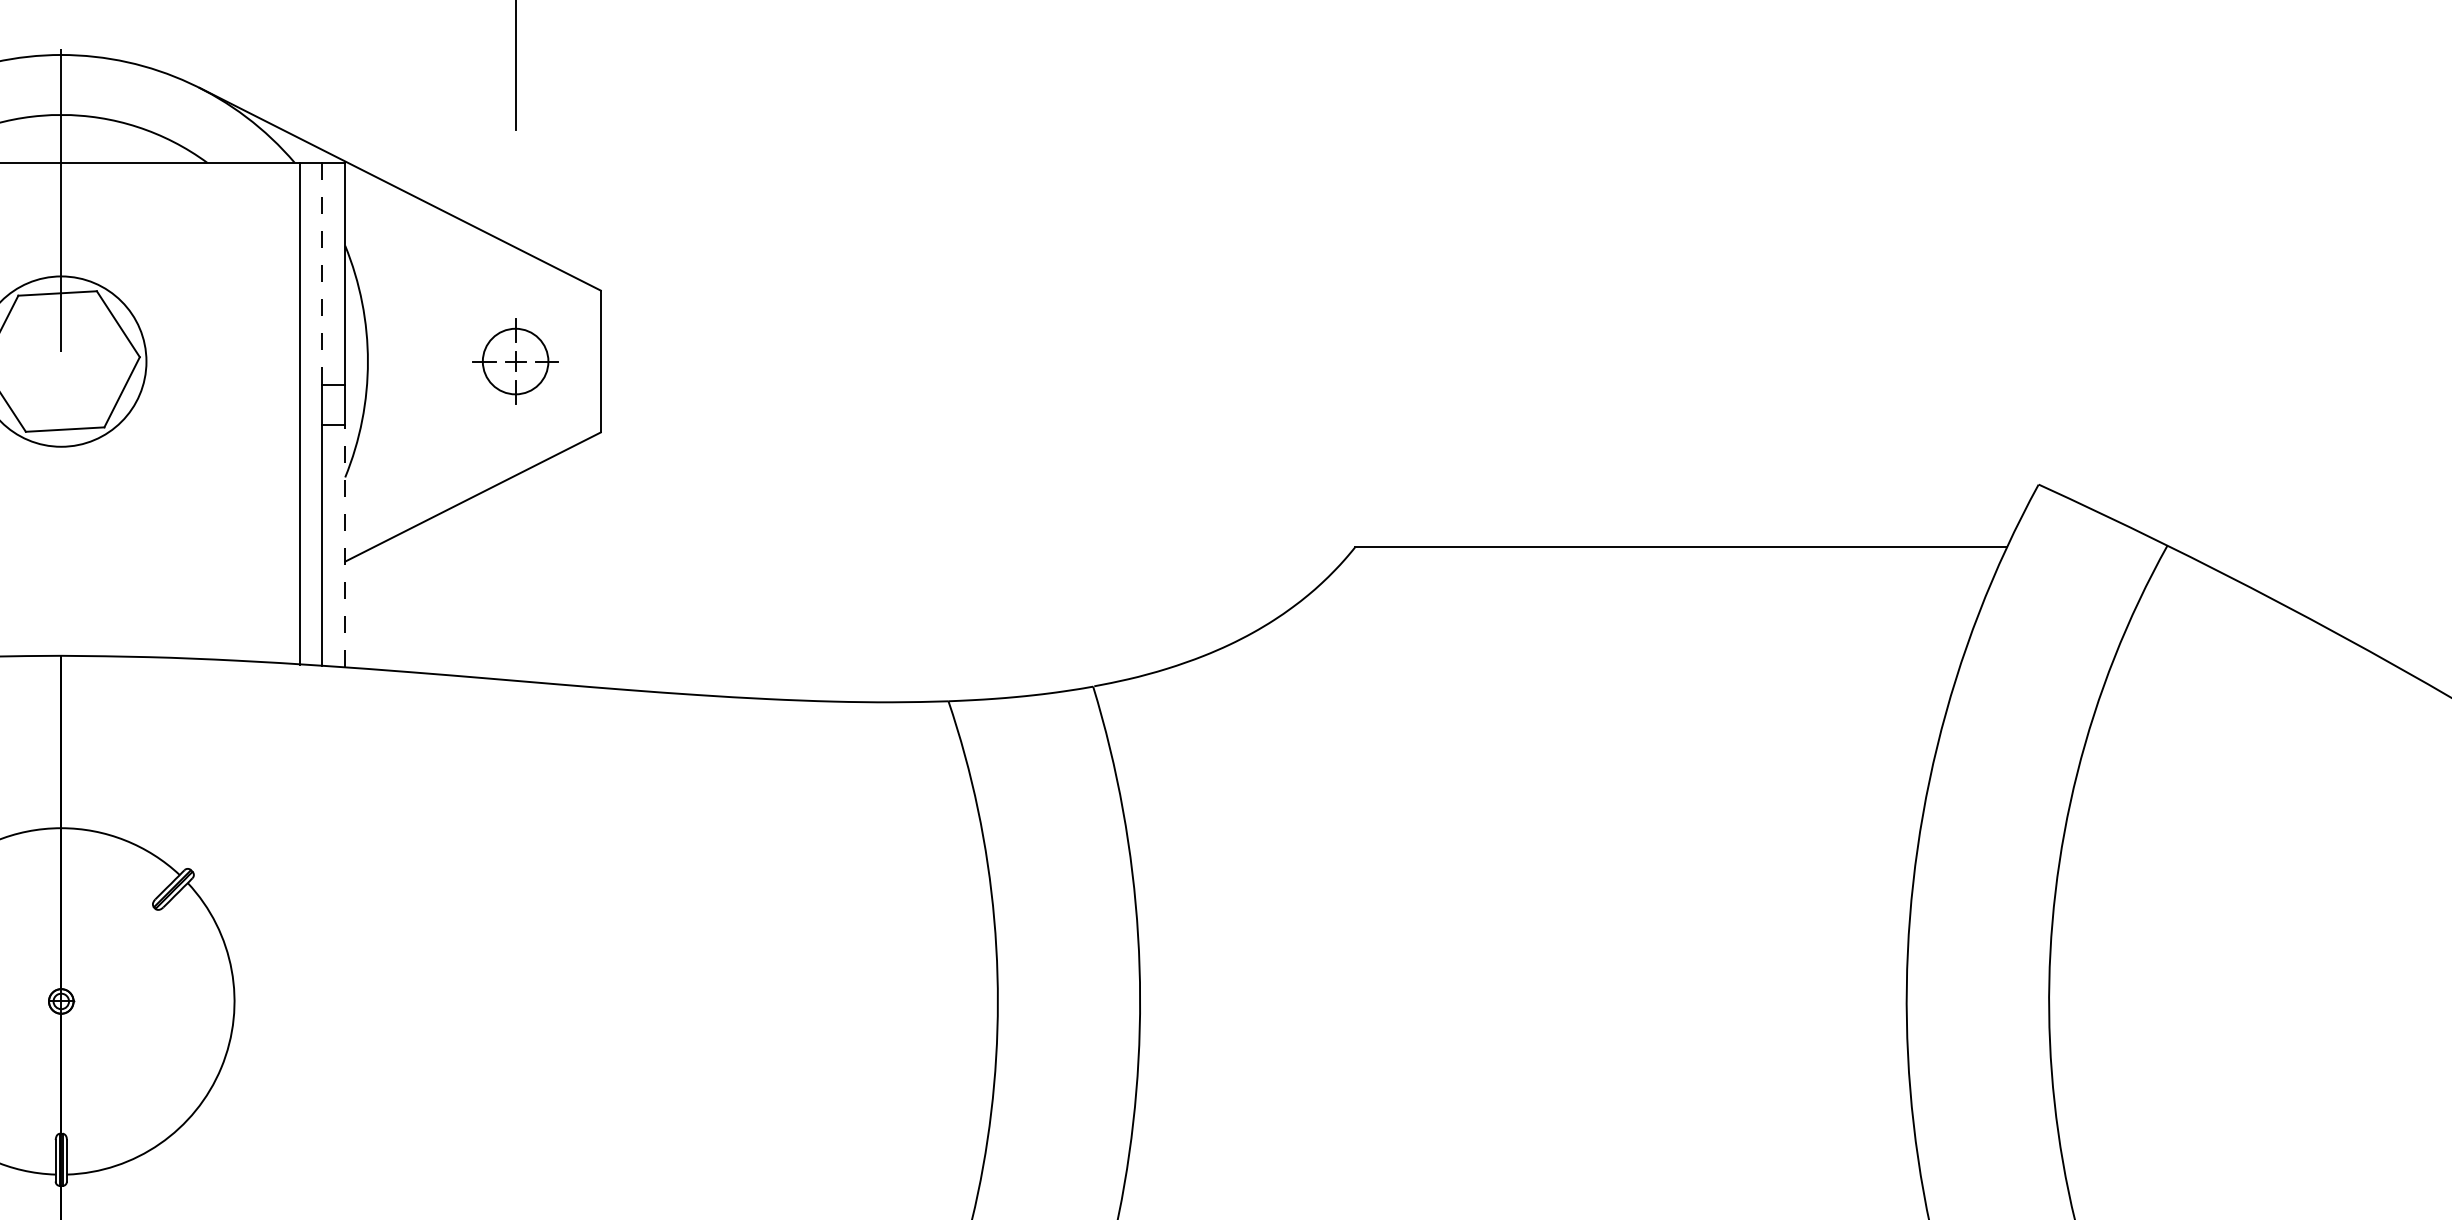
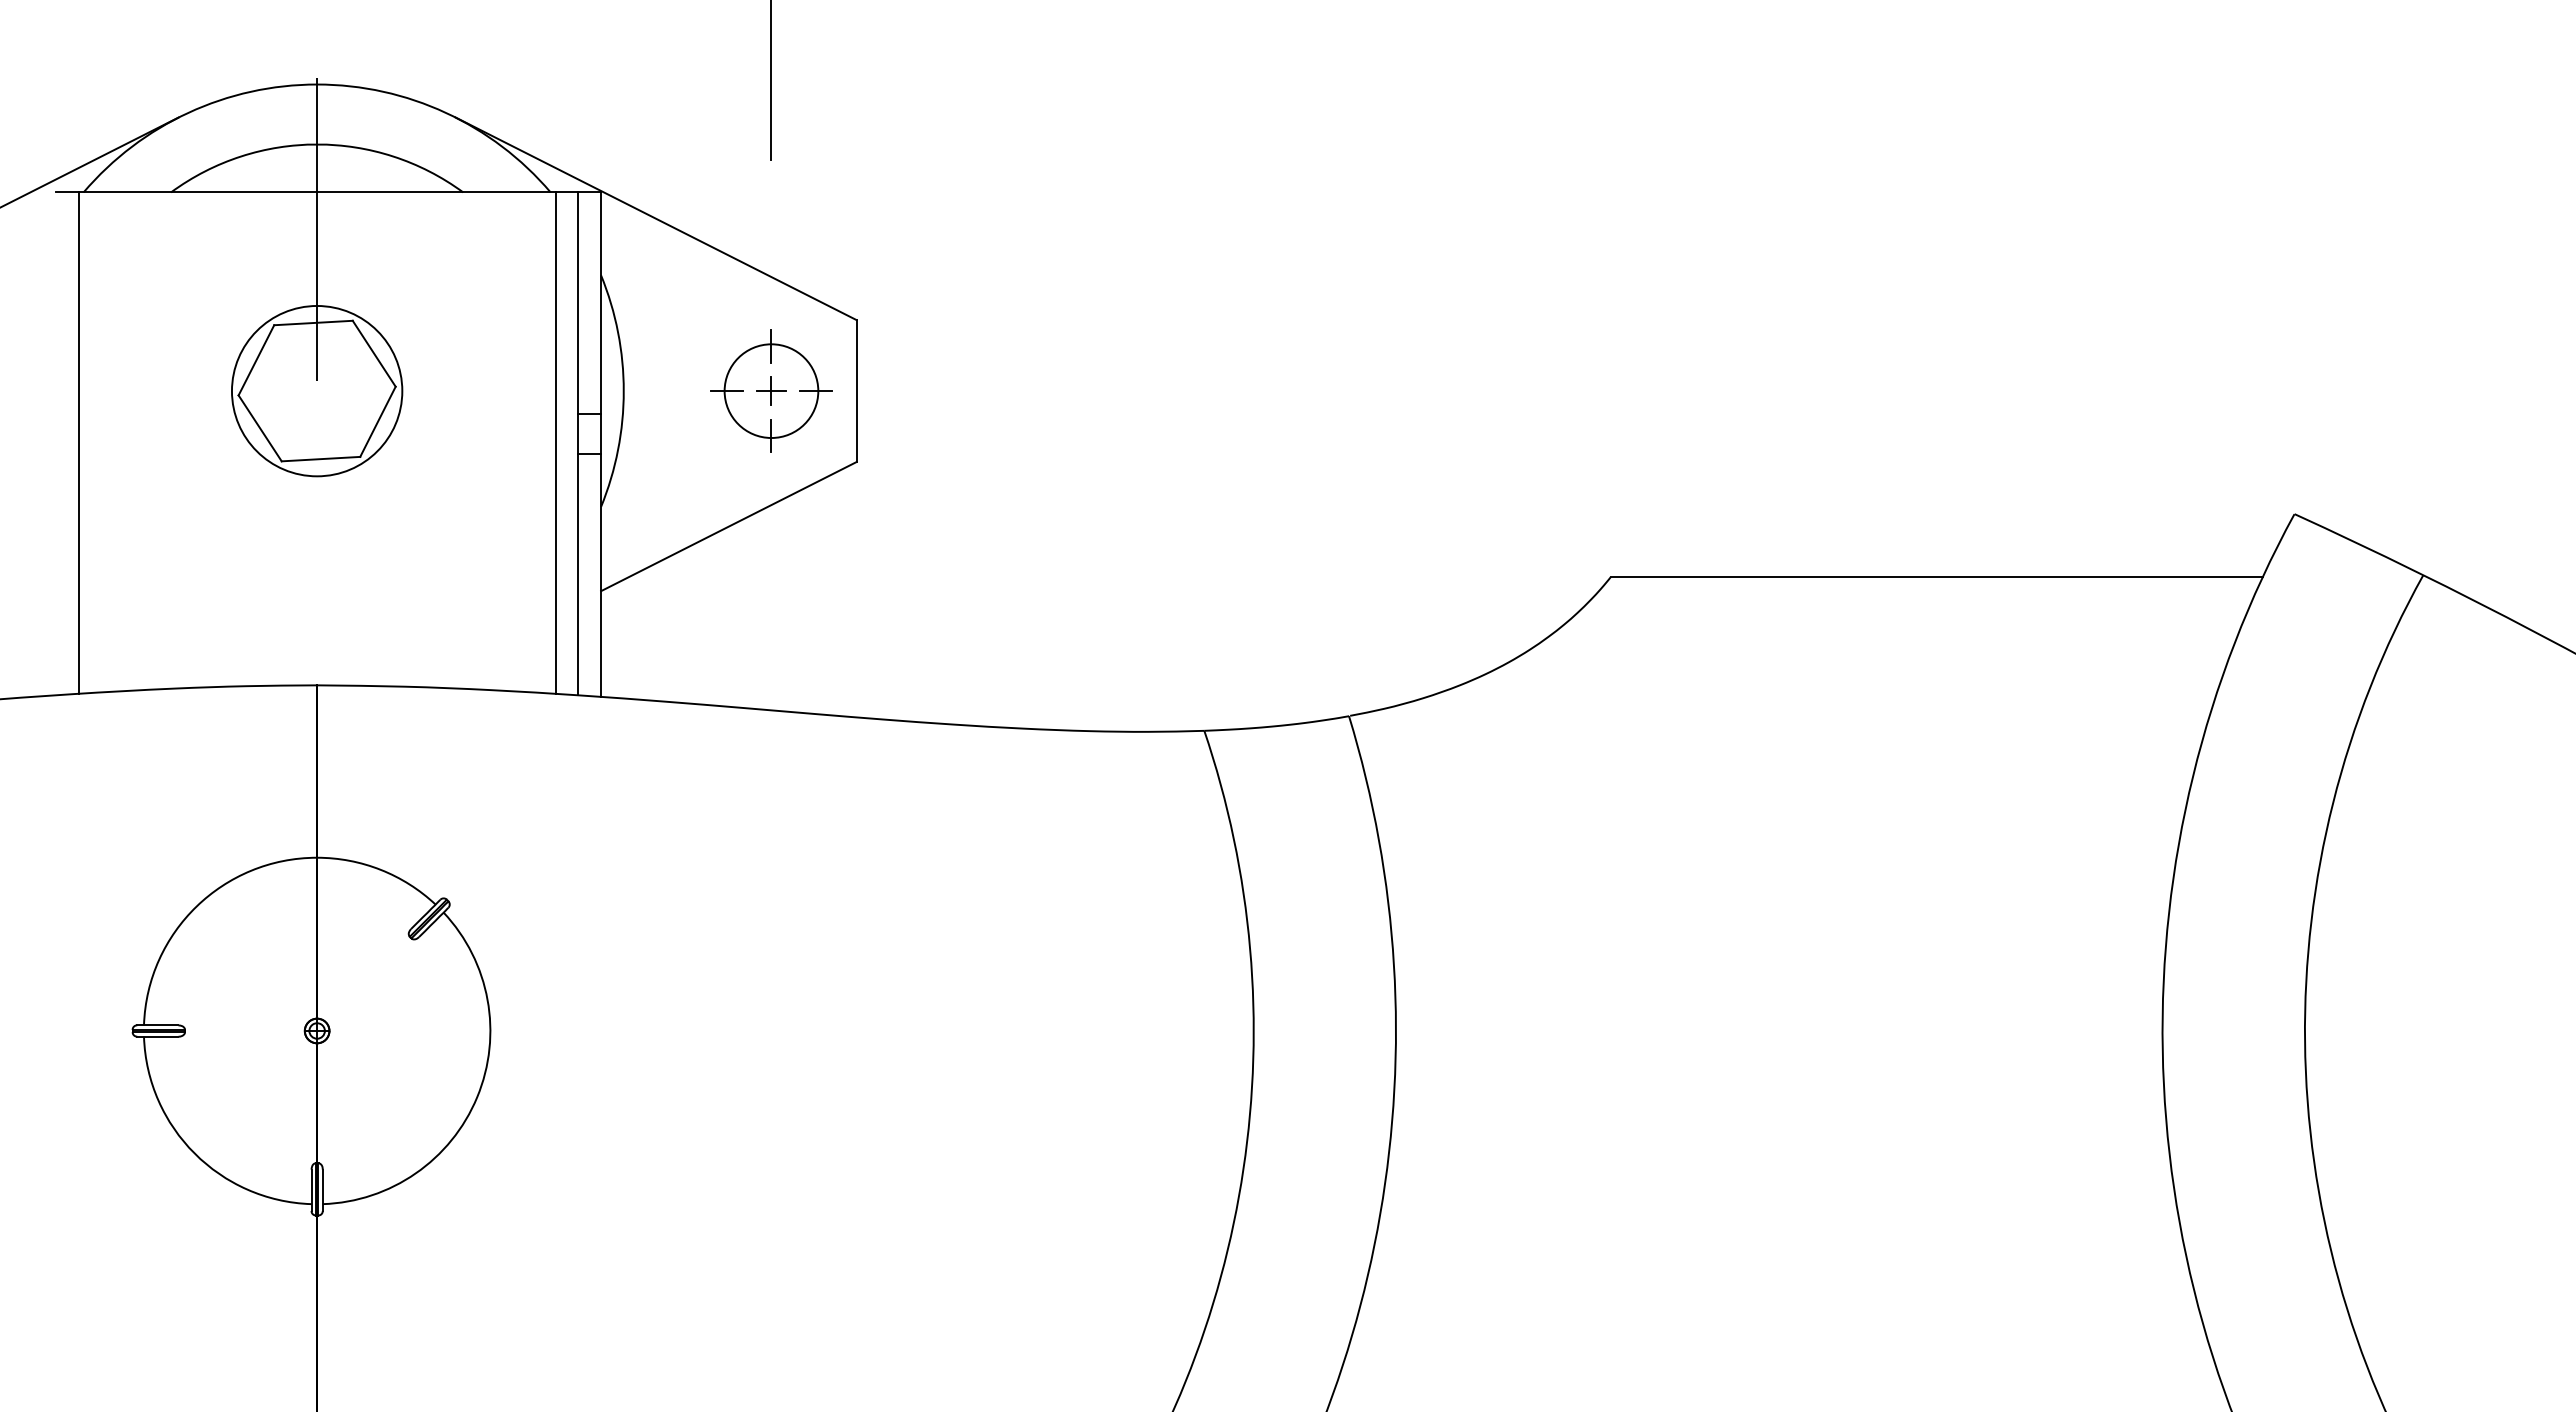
line: (322, 273) -> (578, 303), dashed -> solid
part: (515, 360) -> (771, 390), size x1.43
line: (345, 545) -> (601, 575), dashed -> solid

